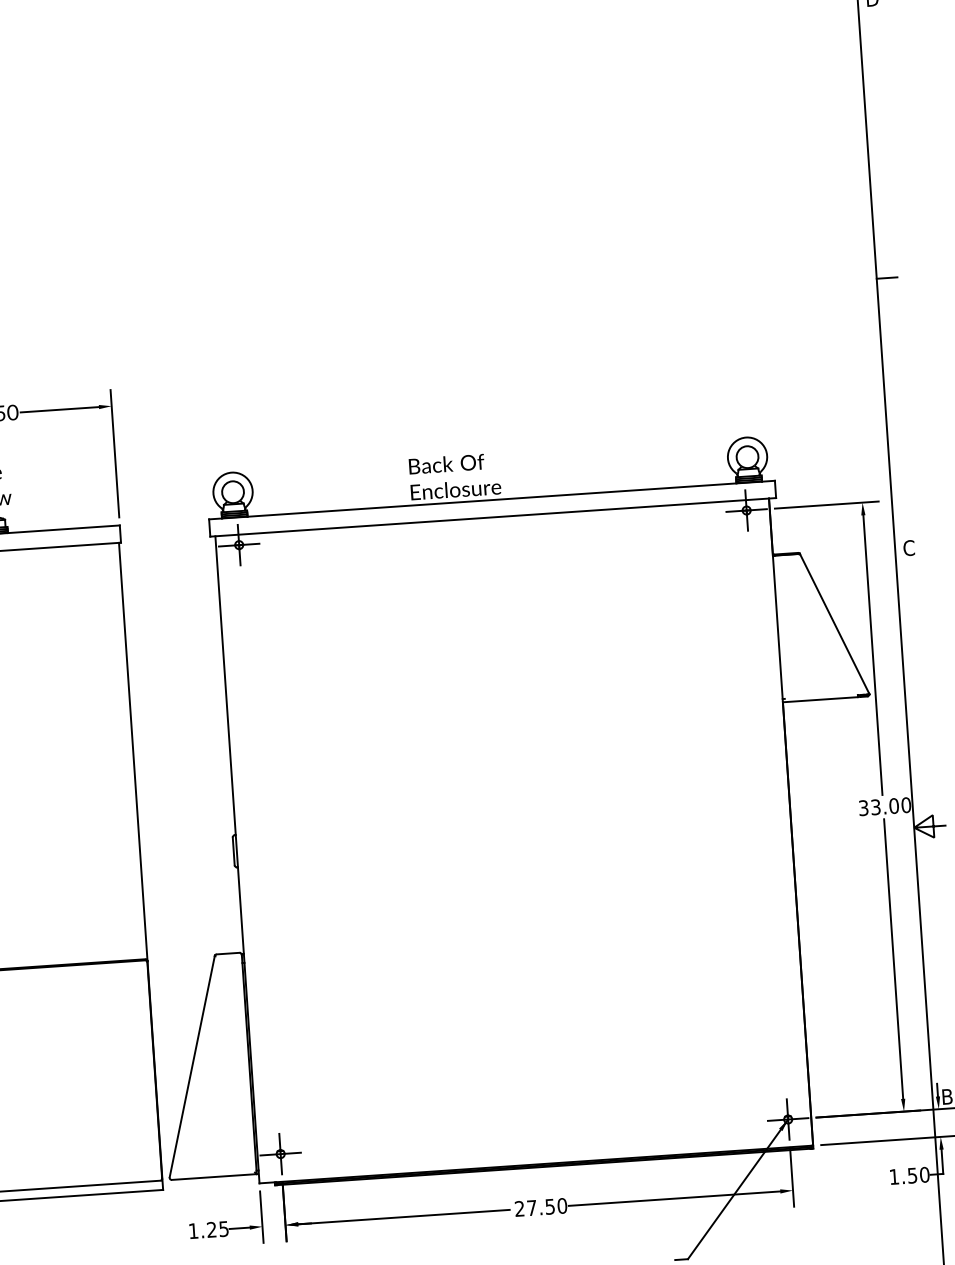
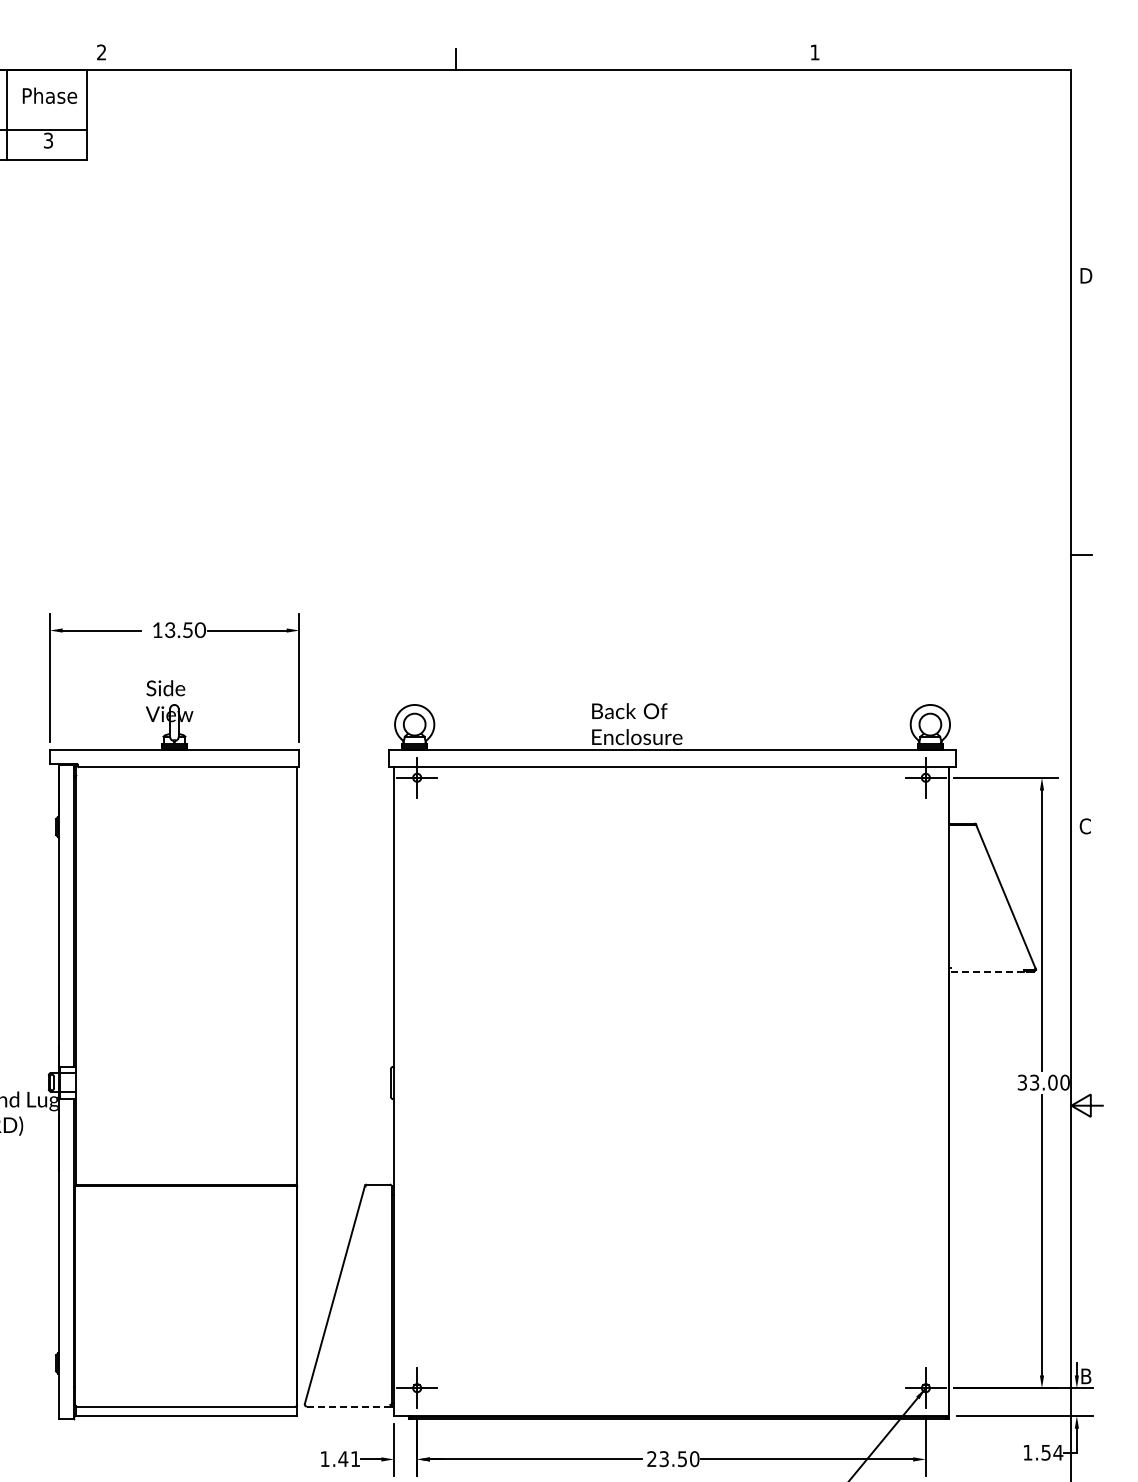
line: (820, 699) -> (986, 971), solid -> dashed
text: (924, 1174) -> (1058, 1452), 1.50 -> 1.54
line: (214, 1176) -> (349, 1406), solid -> dashed
text: (531, 1208) -> (663, 1459), 27.50 -> 23.50
text: (217, 1229) -> (348, 1459), 1.25 -> 1.41

